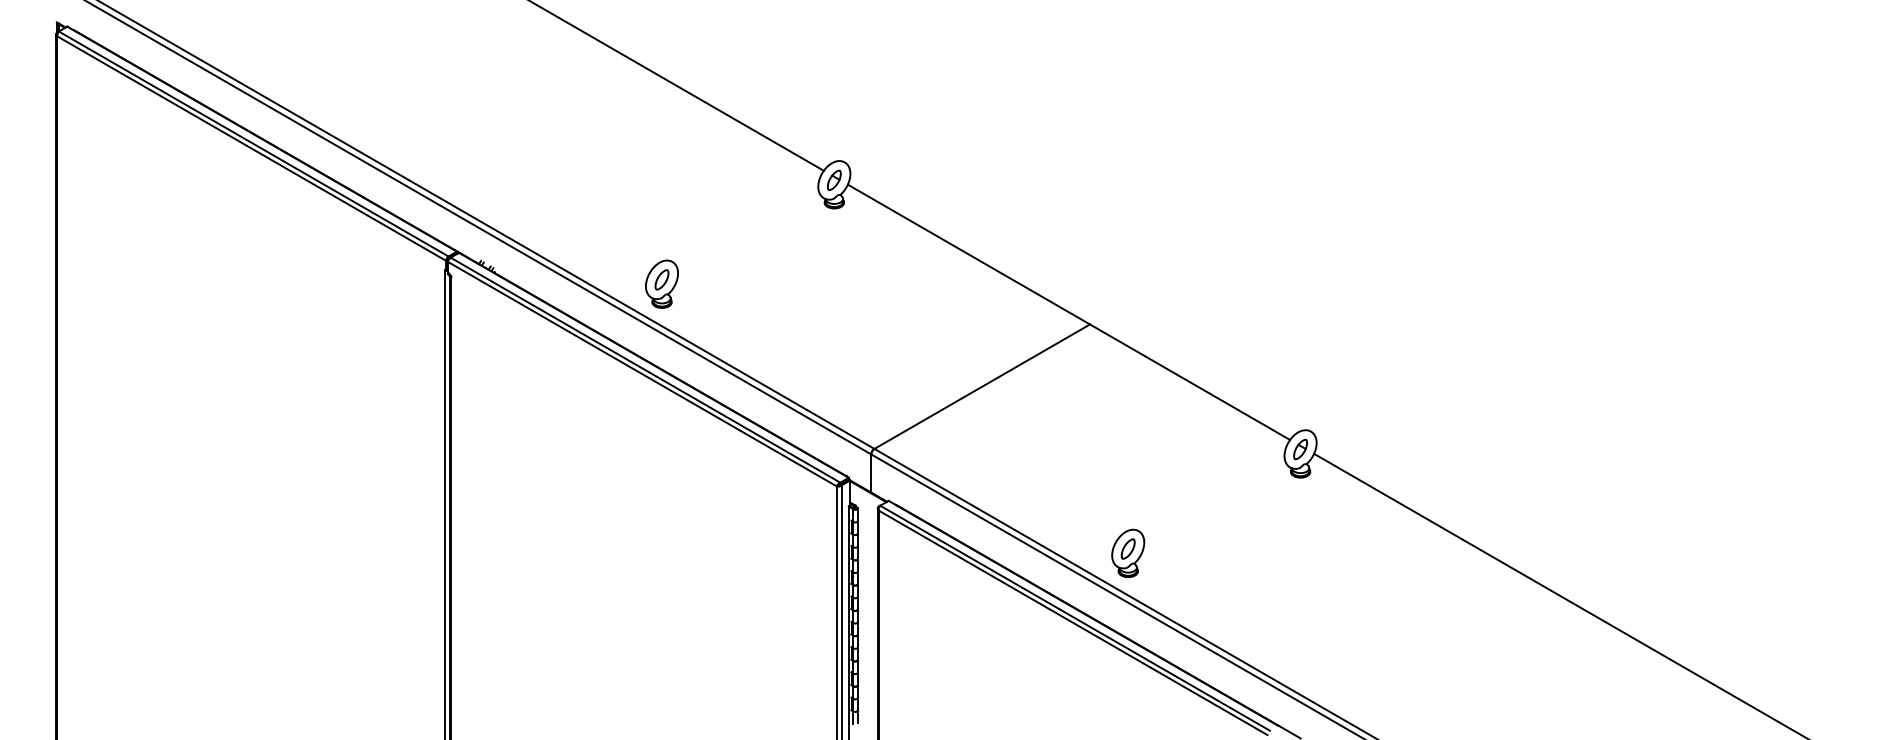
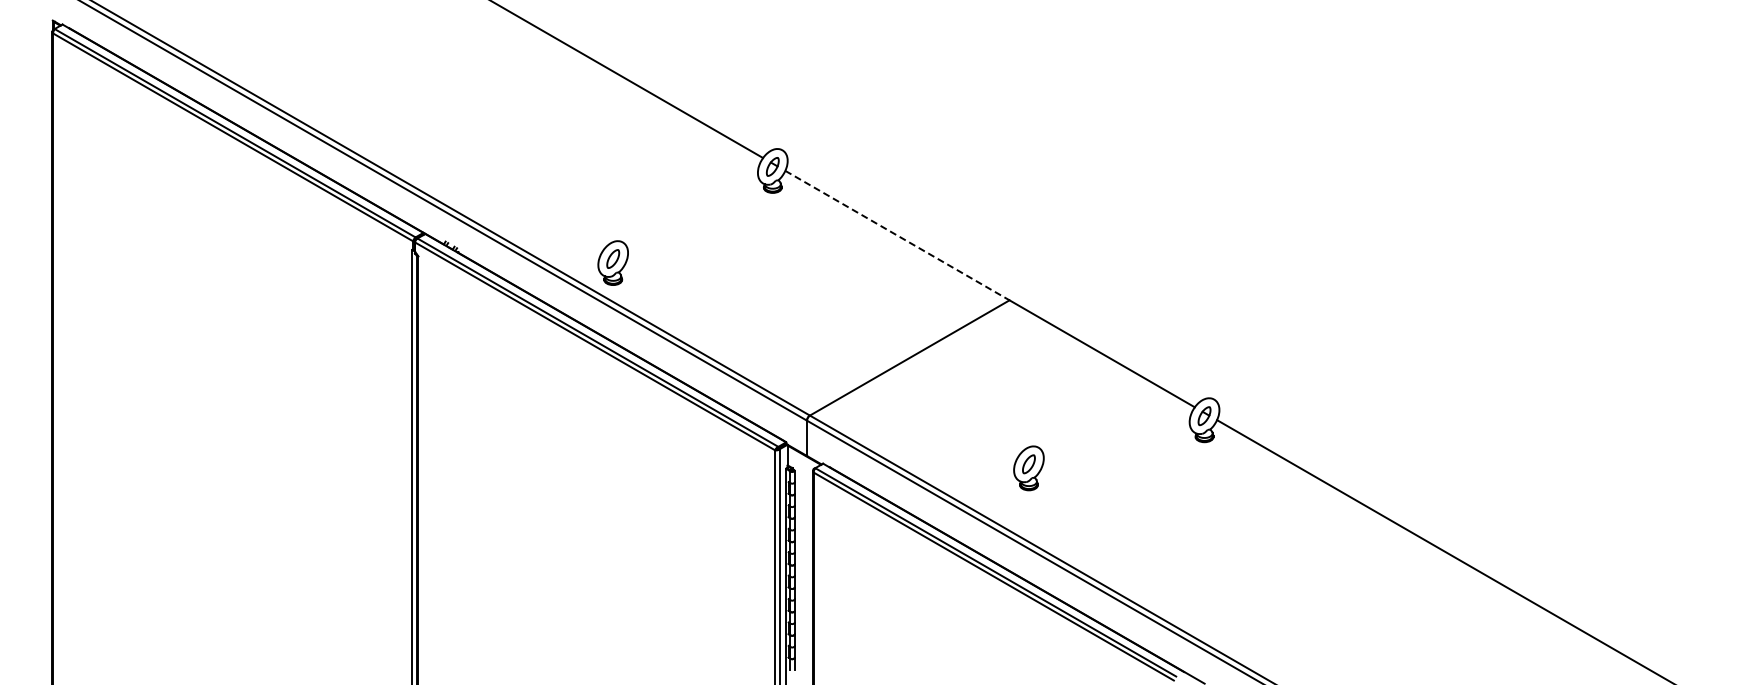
line: (968, 254) -> (897, 235), solid -> dashed
part: (1127, 553) -> (1028, 468), moved

